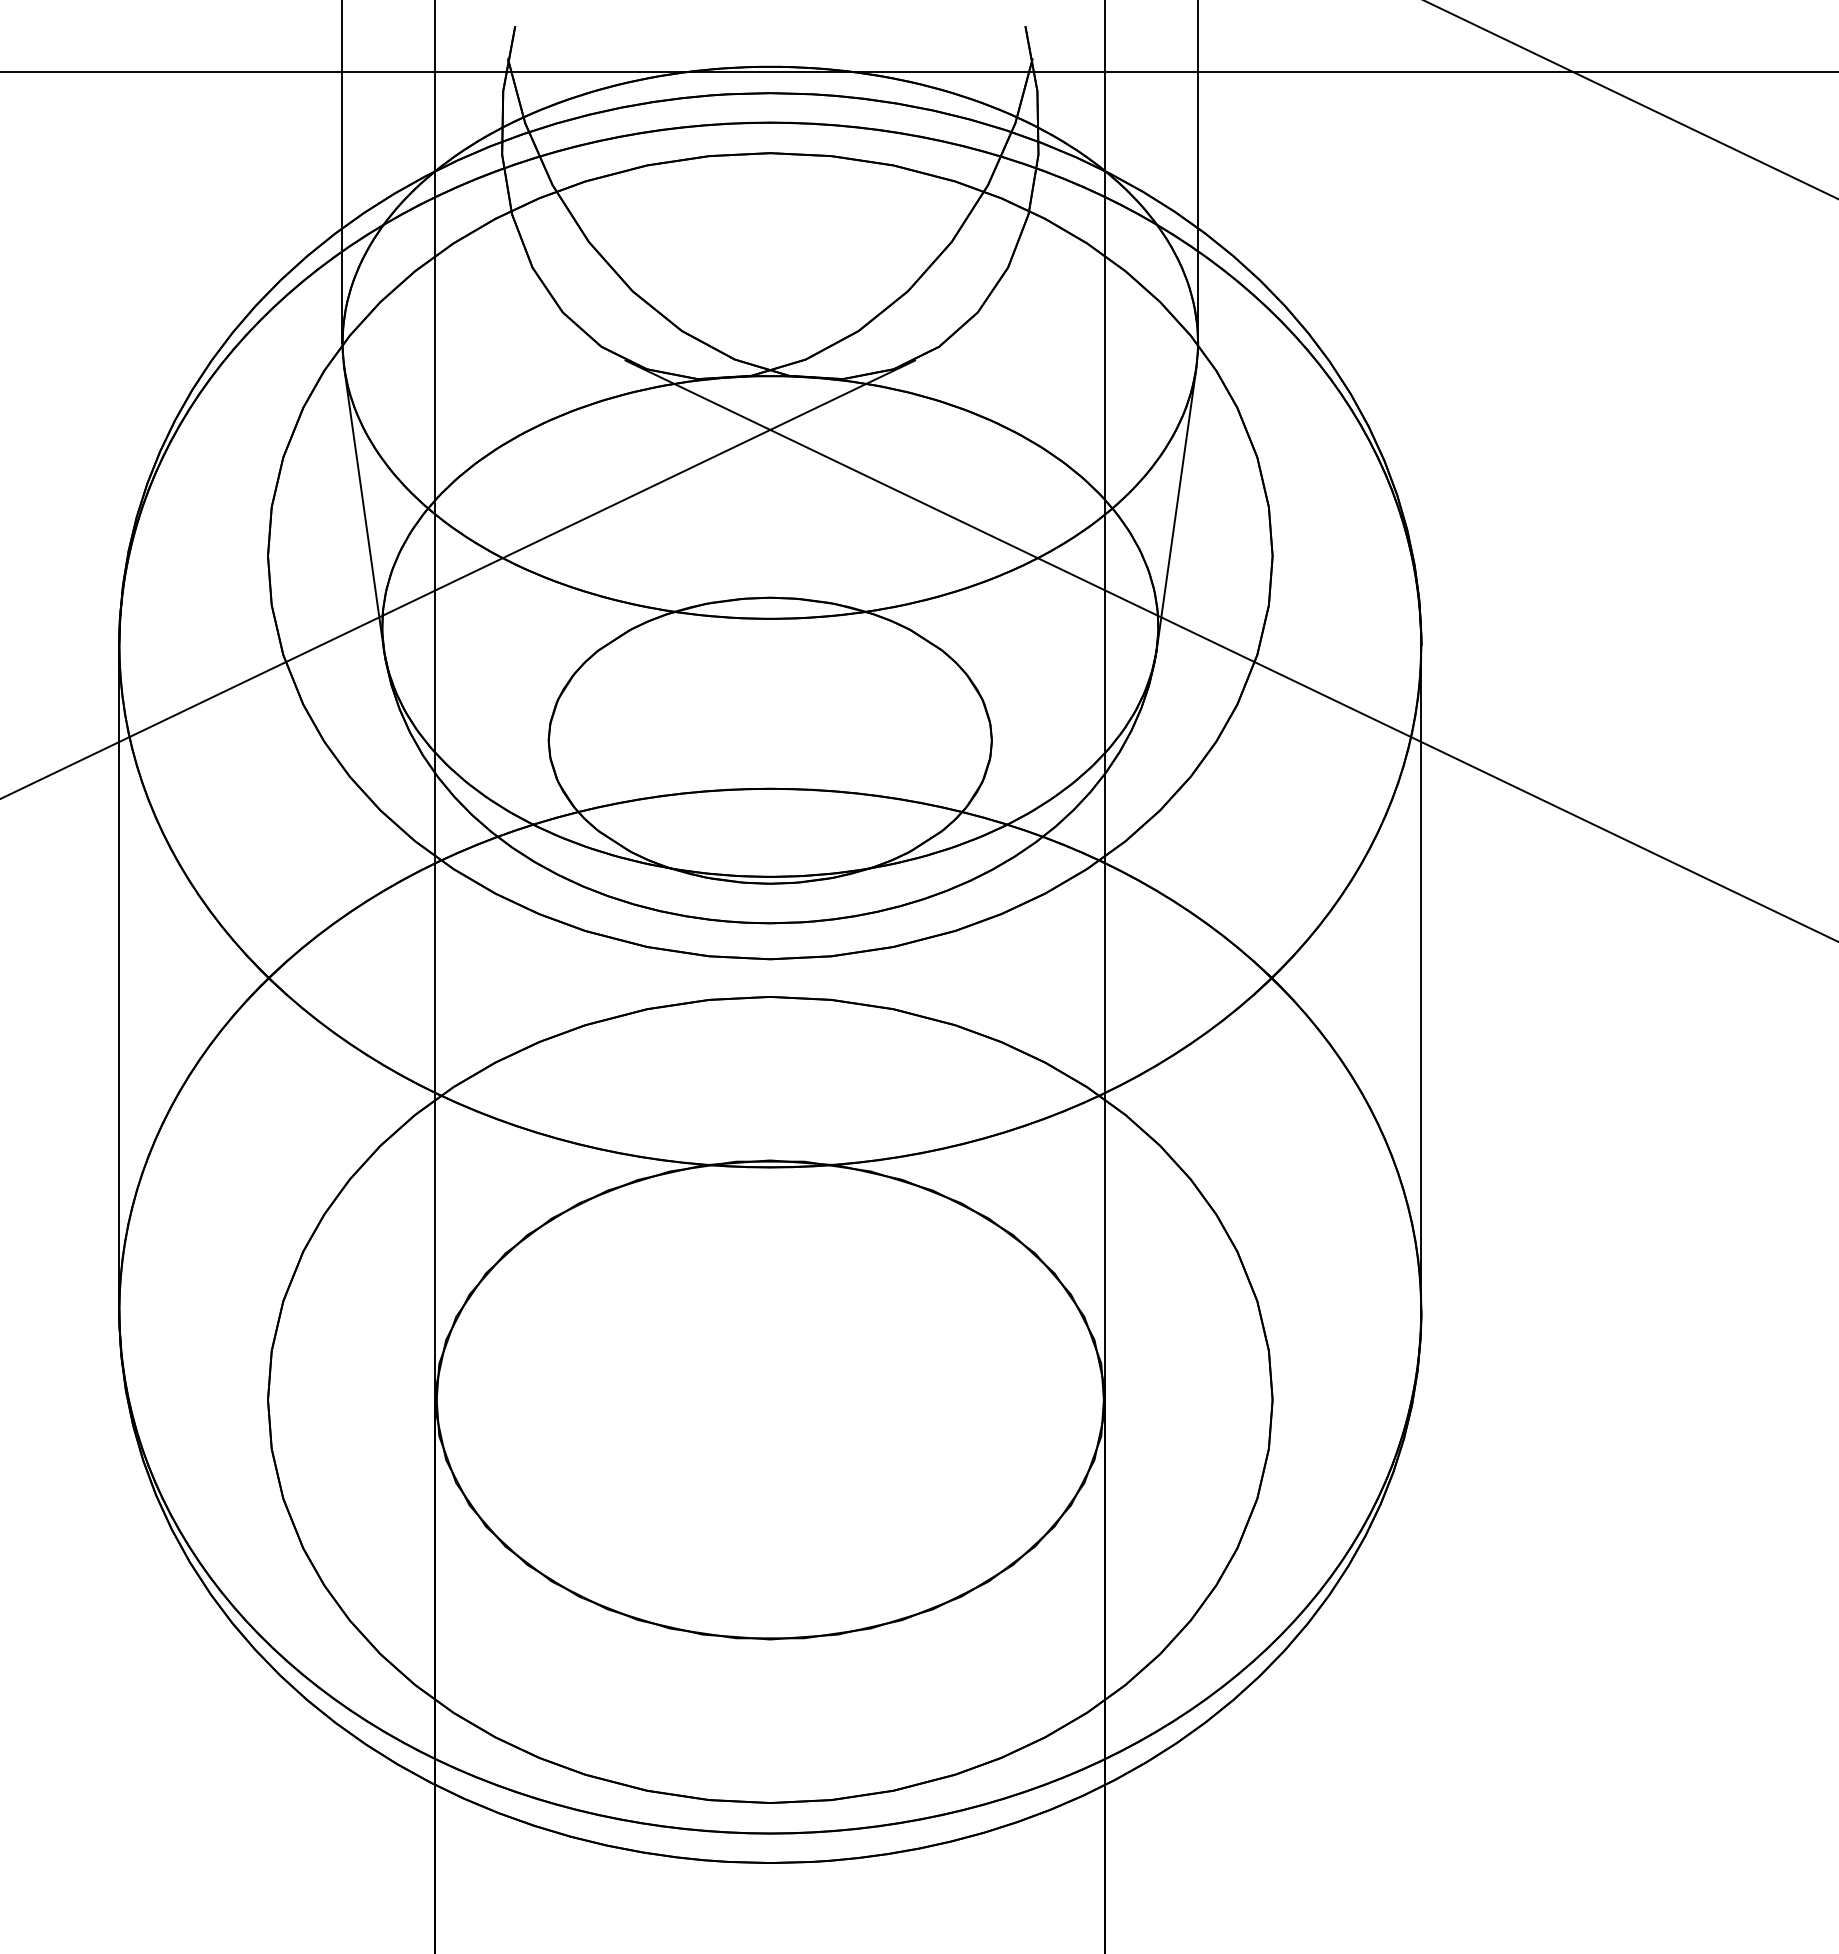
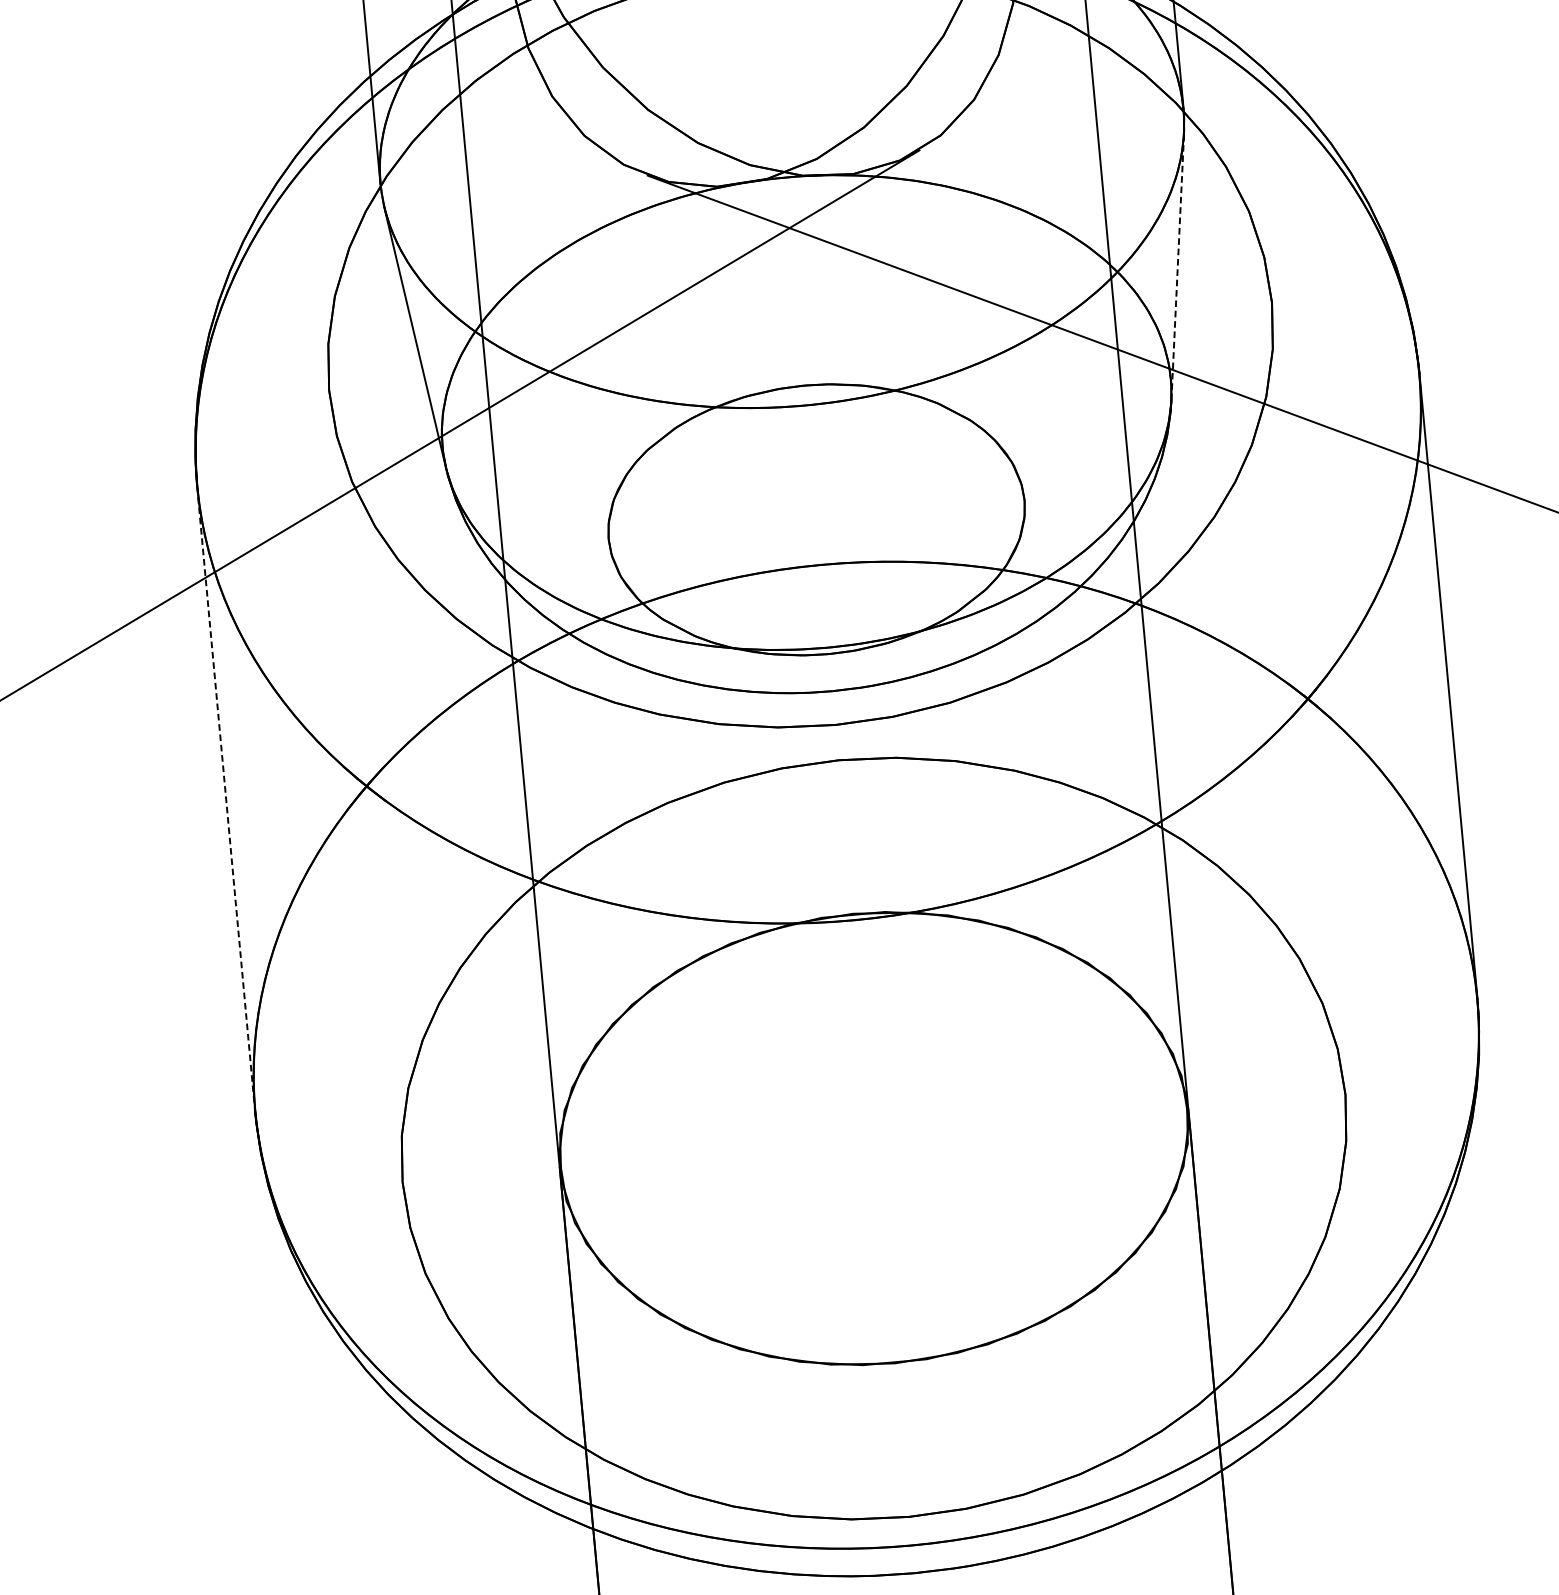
line: (1176, 507) -> (1177, 265), solid -> dashed
line: (119, 978) -> (226, 799), solid -> dashed

